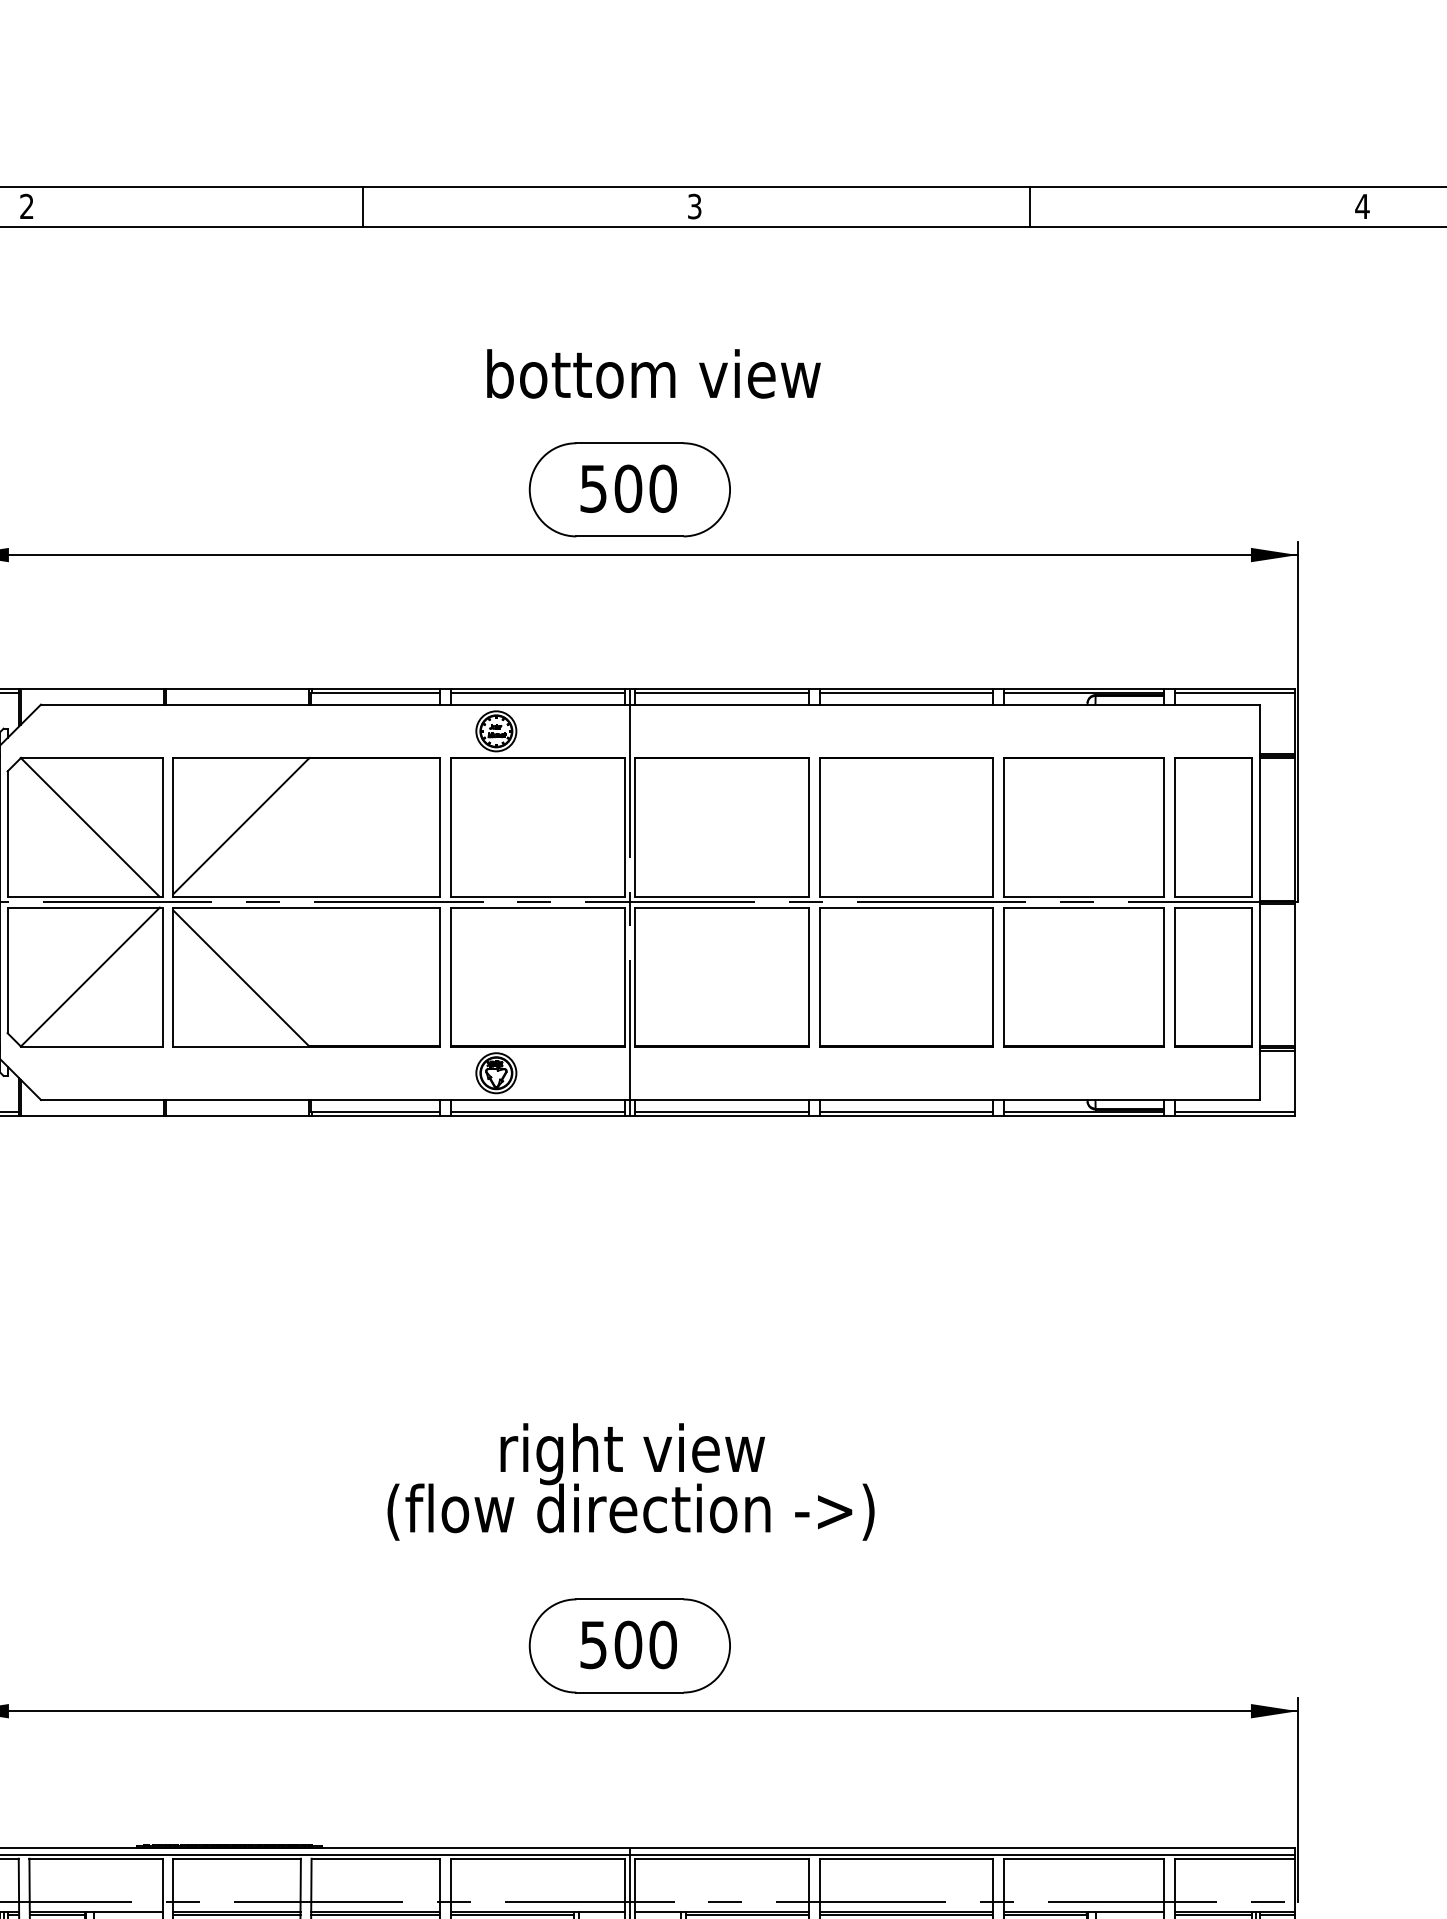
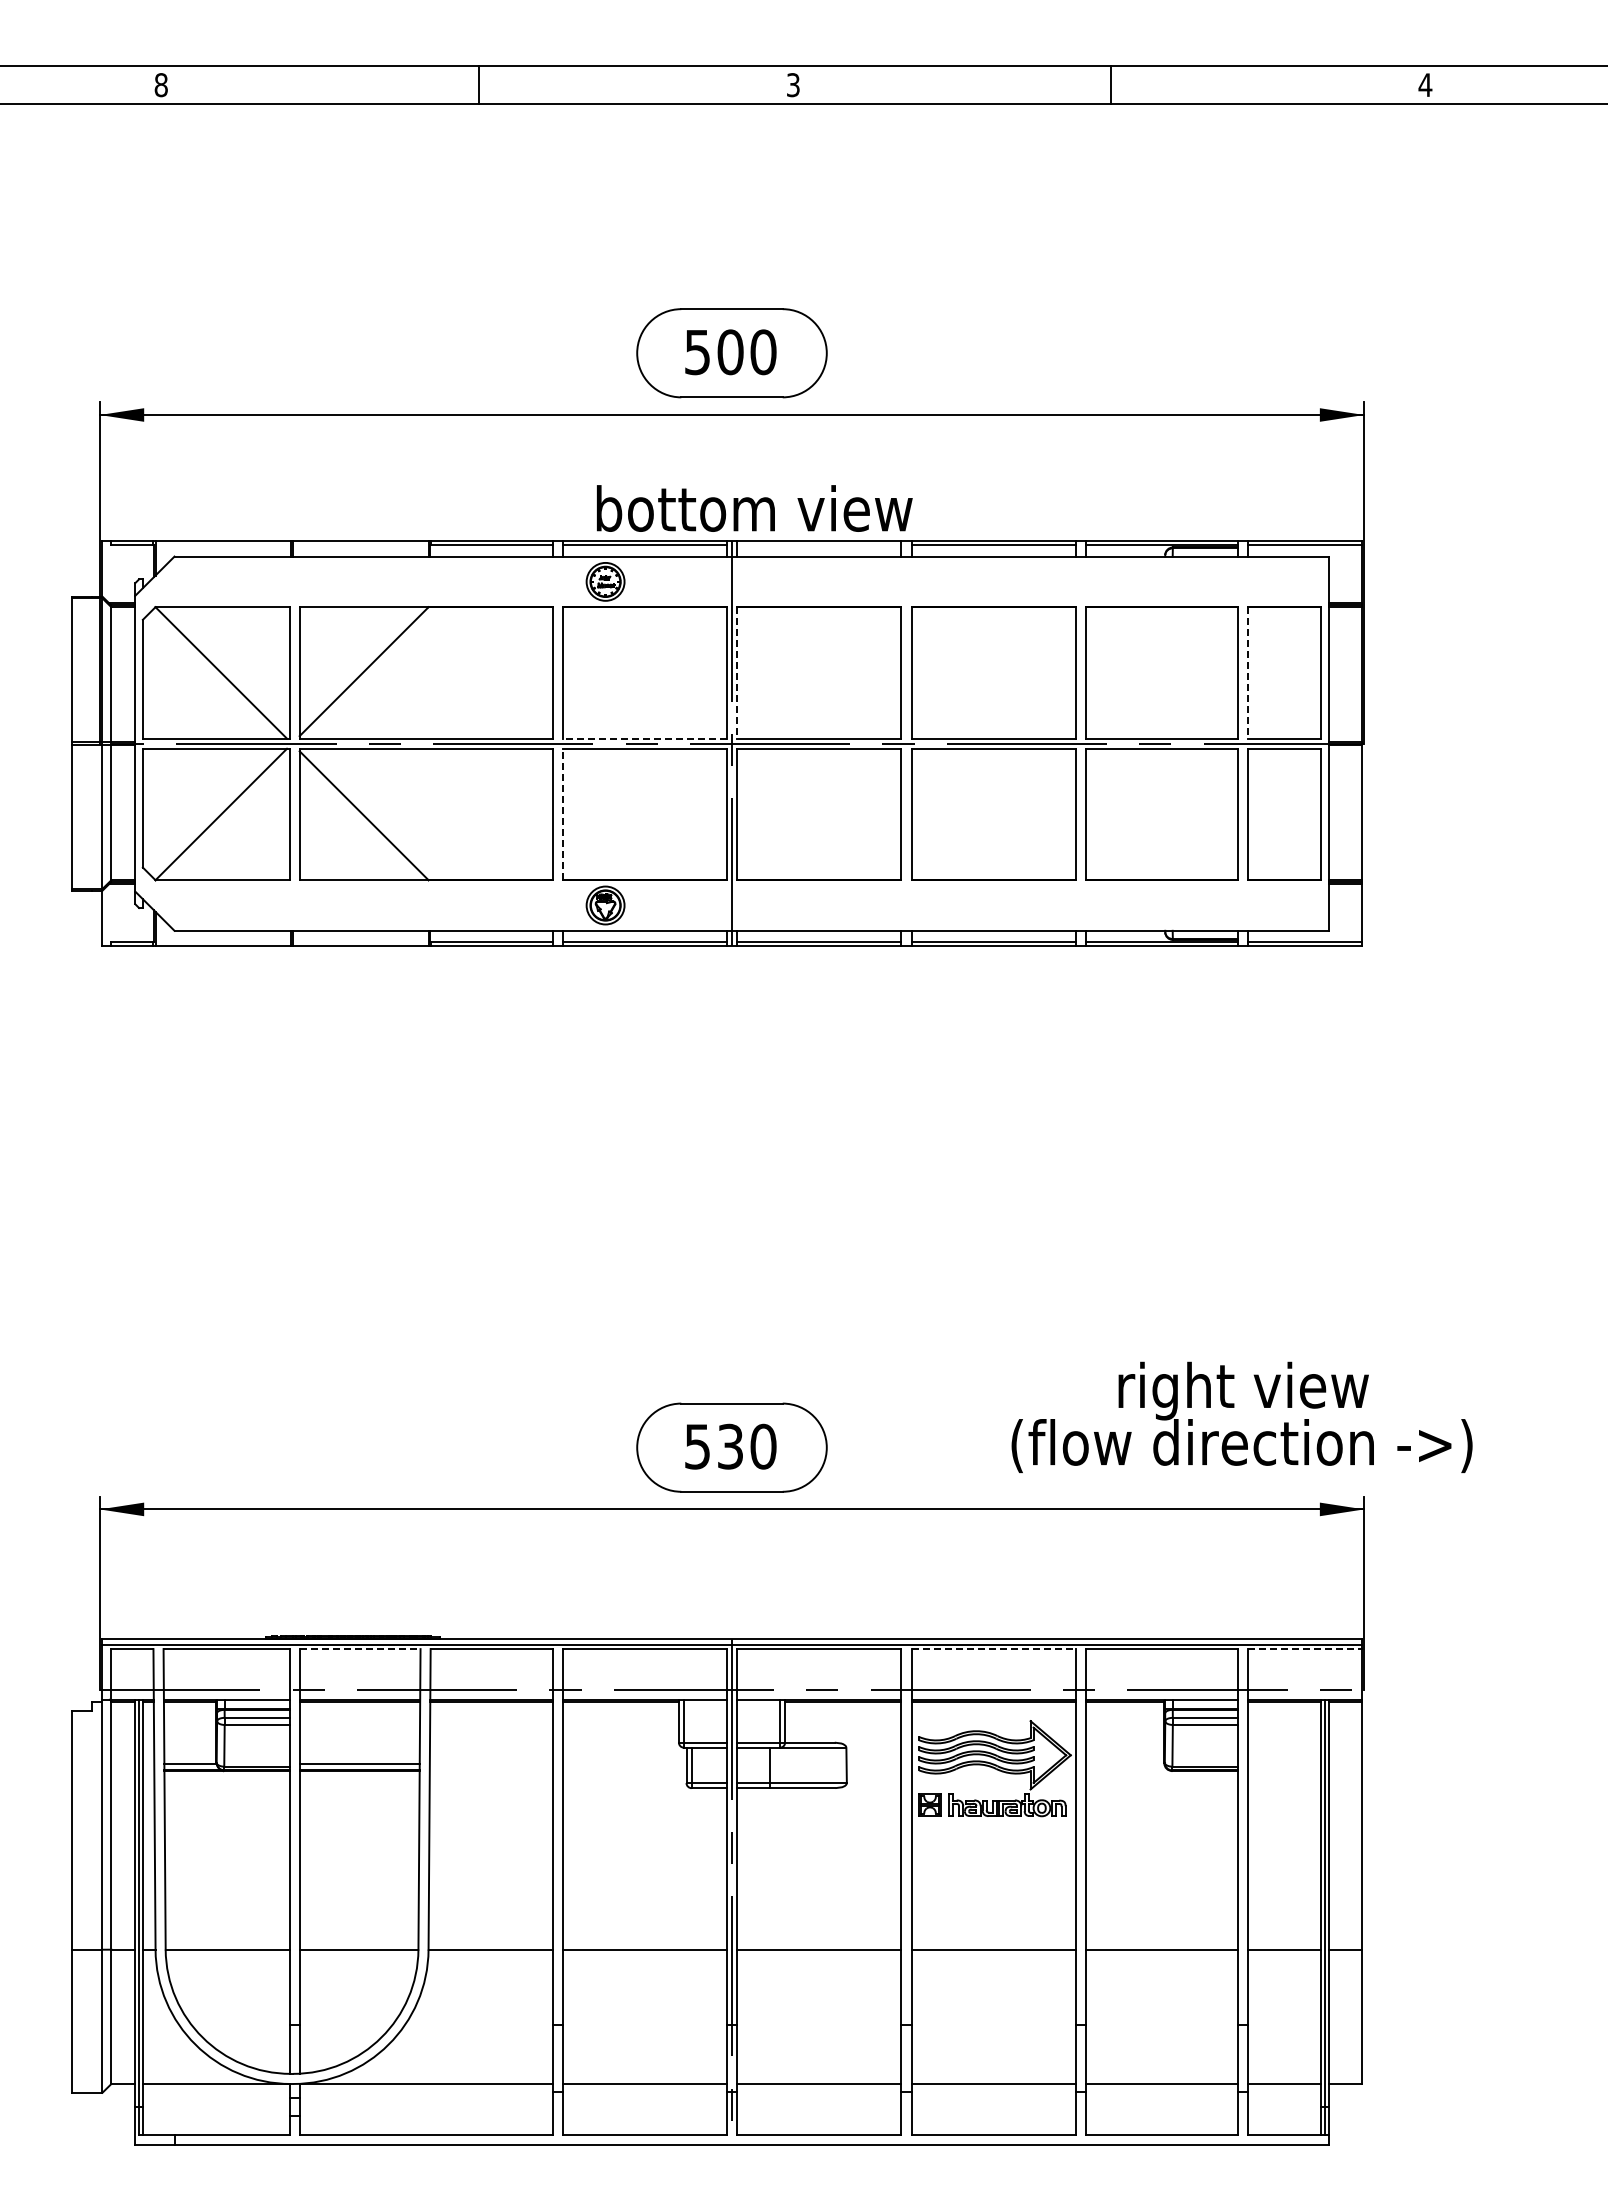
text: (26, 206) -> (160, 85), 2 -> 8
text: (653, 373) -> (754, 508), moved
line: (722, 692) -> (819, 545), removed
line: (635, 827) -> (737, 672), solid -> dashed
line: (1174, 827) -> (1247, 672), solid -> dashed
line: (537, 896) -> (644, 738), solid -> dashed
line: (450, 977) -> (562, 814), solid -> dashed
text: (630, 1480) -> (1241, 1416), moved
text: (628, 1644) -> (730, 1446), 500 -> 530
line: (237, 1859) -> (360, 1649), solid -> dashed
line: (907, 1859) -> (994, 1649), solid -> dashed
line: (1234, 1859) -> (1304, 1649), solid -> dashed

